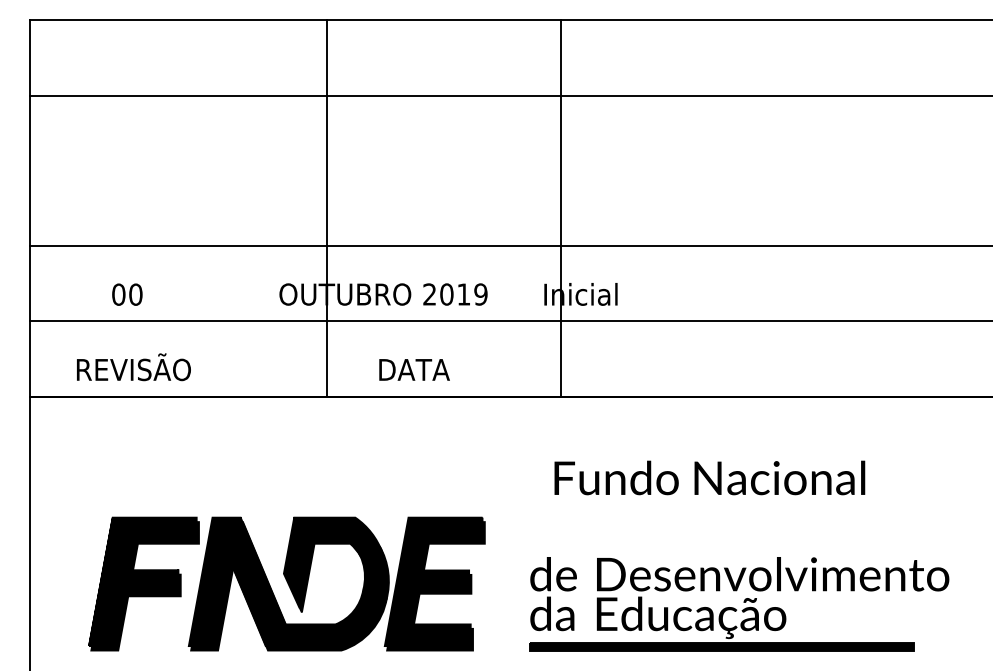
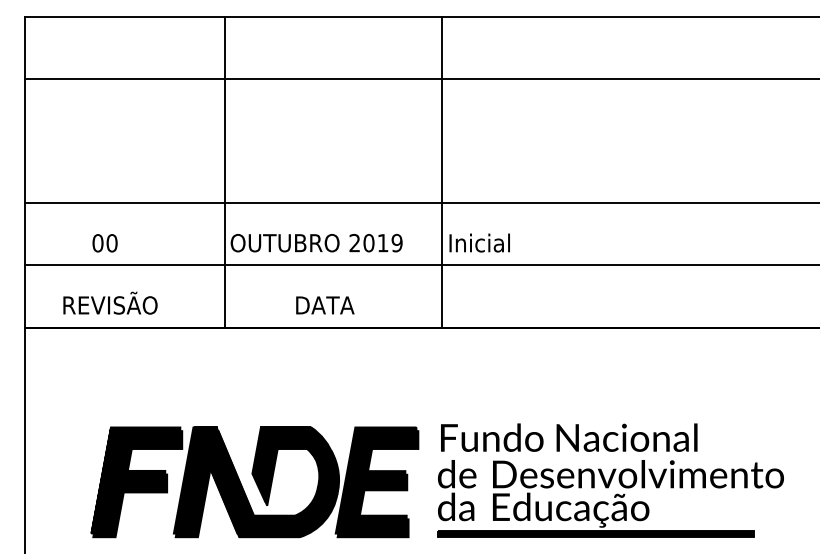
line: (327, 207) -> (225, 171), moved
line: (561, 207) -> (442, 171), moved
text: (414, 370) -> (325, 305), moved
text: (710, 477) -> (569, 437), moved
part: (286, 584) -> (254, 482), moved

